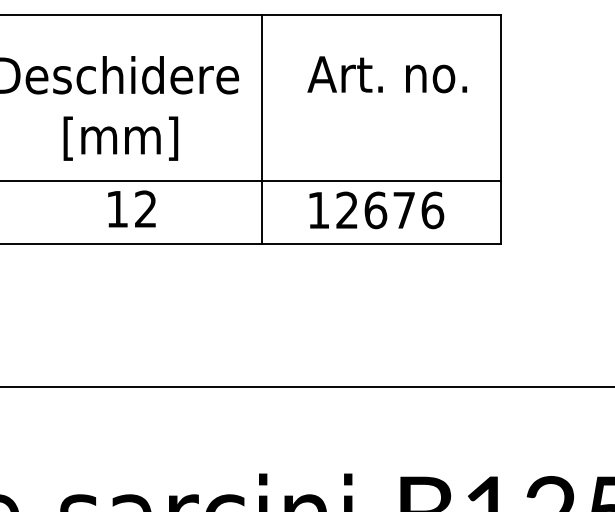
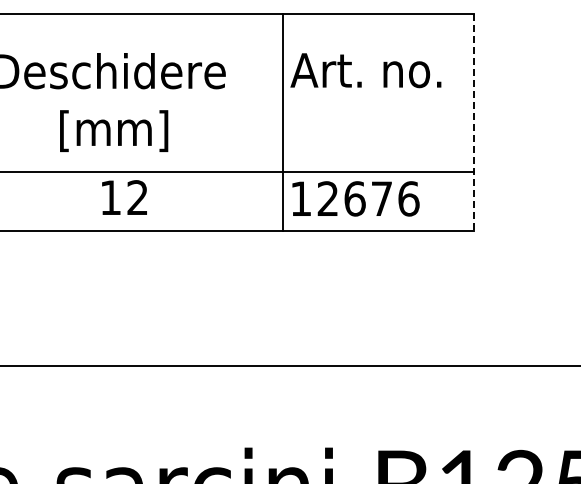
line: (262, 129) -> (283, 122), moved
line: (501, 130) -> (473, 123), solid -> dashed

